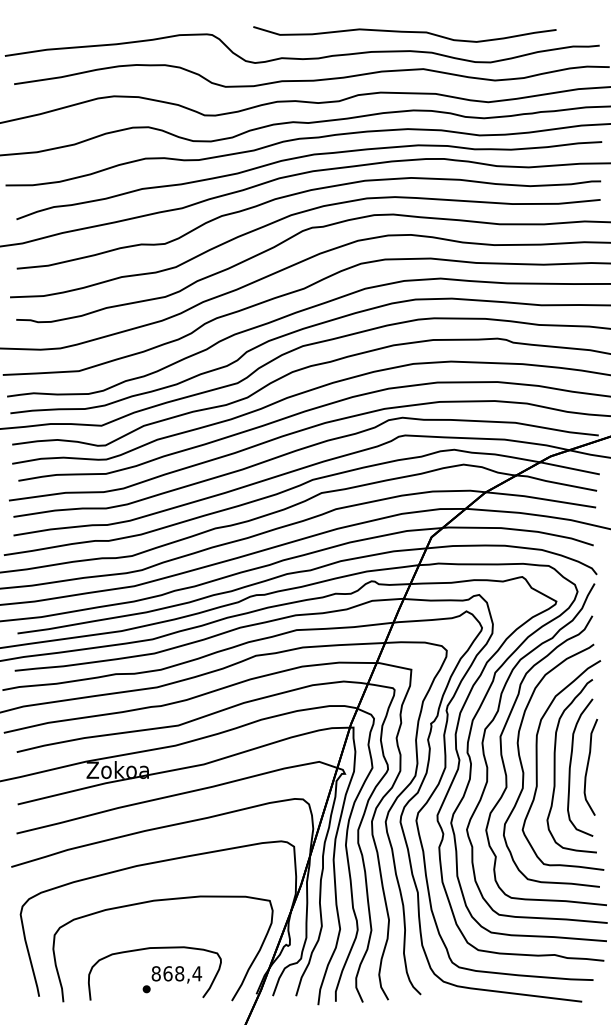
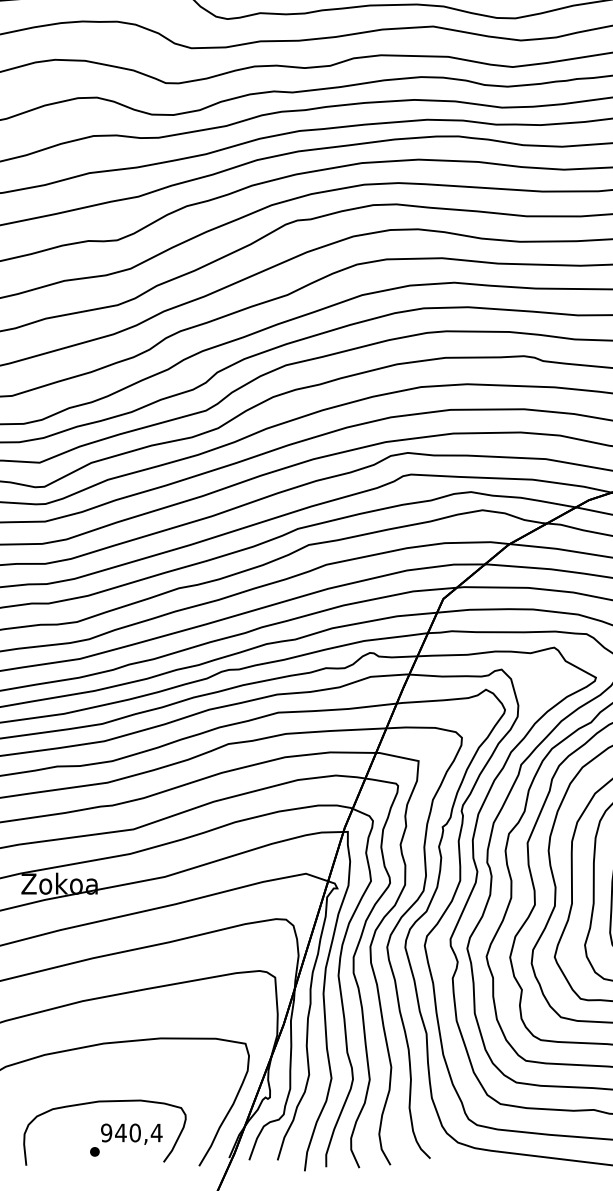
text: (167, 973) -> (120, 1132), 868,4 -> 940,4

